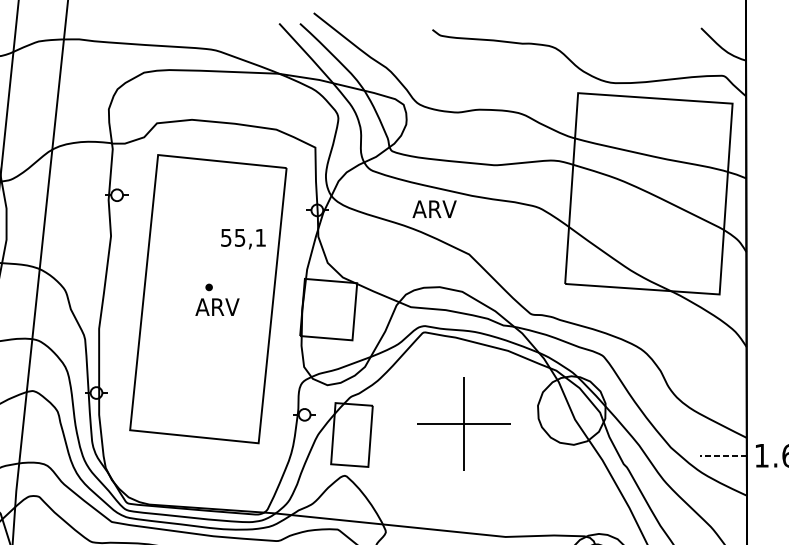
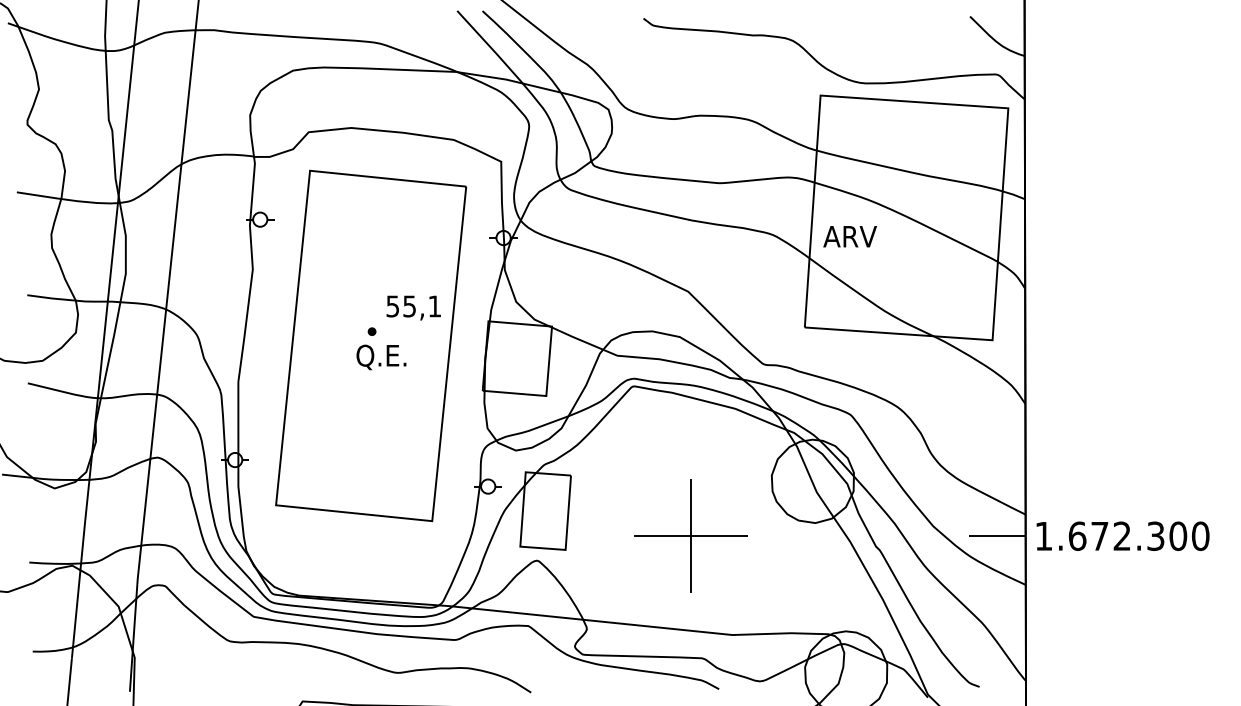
text: (434, 209) -> (849, 236), moved
text: (243, 238) -> (413, 307), moved
text: (217, 308) -> (382, 357), ARV -> Q.E.
part: (463, 423) -> (690, 535), moved
line: (723, 455) -> (997, 536), dashed -> solid

